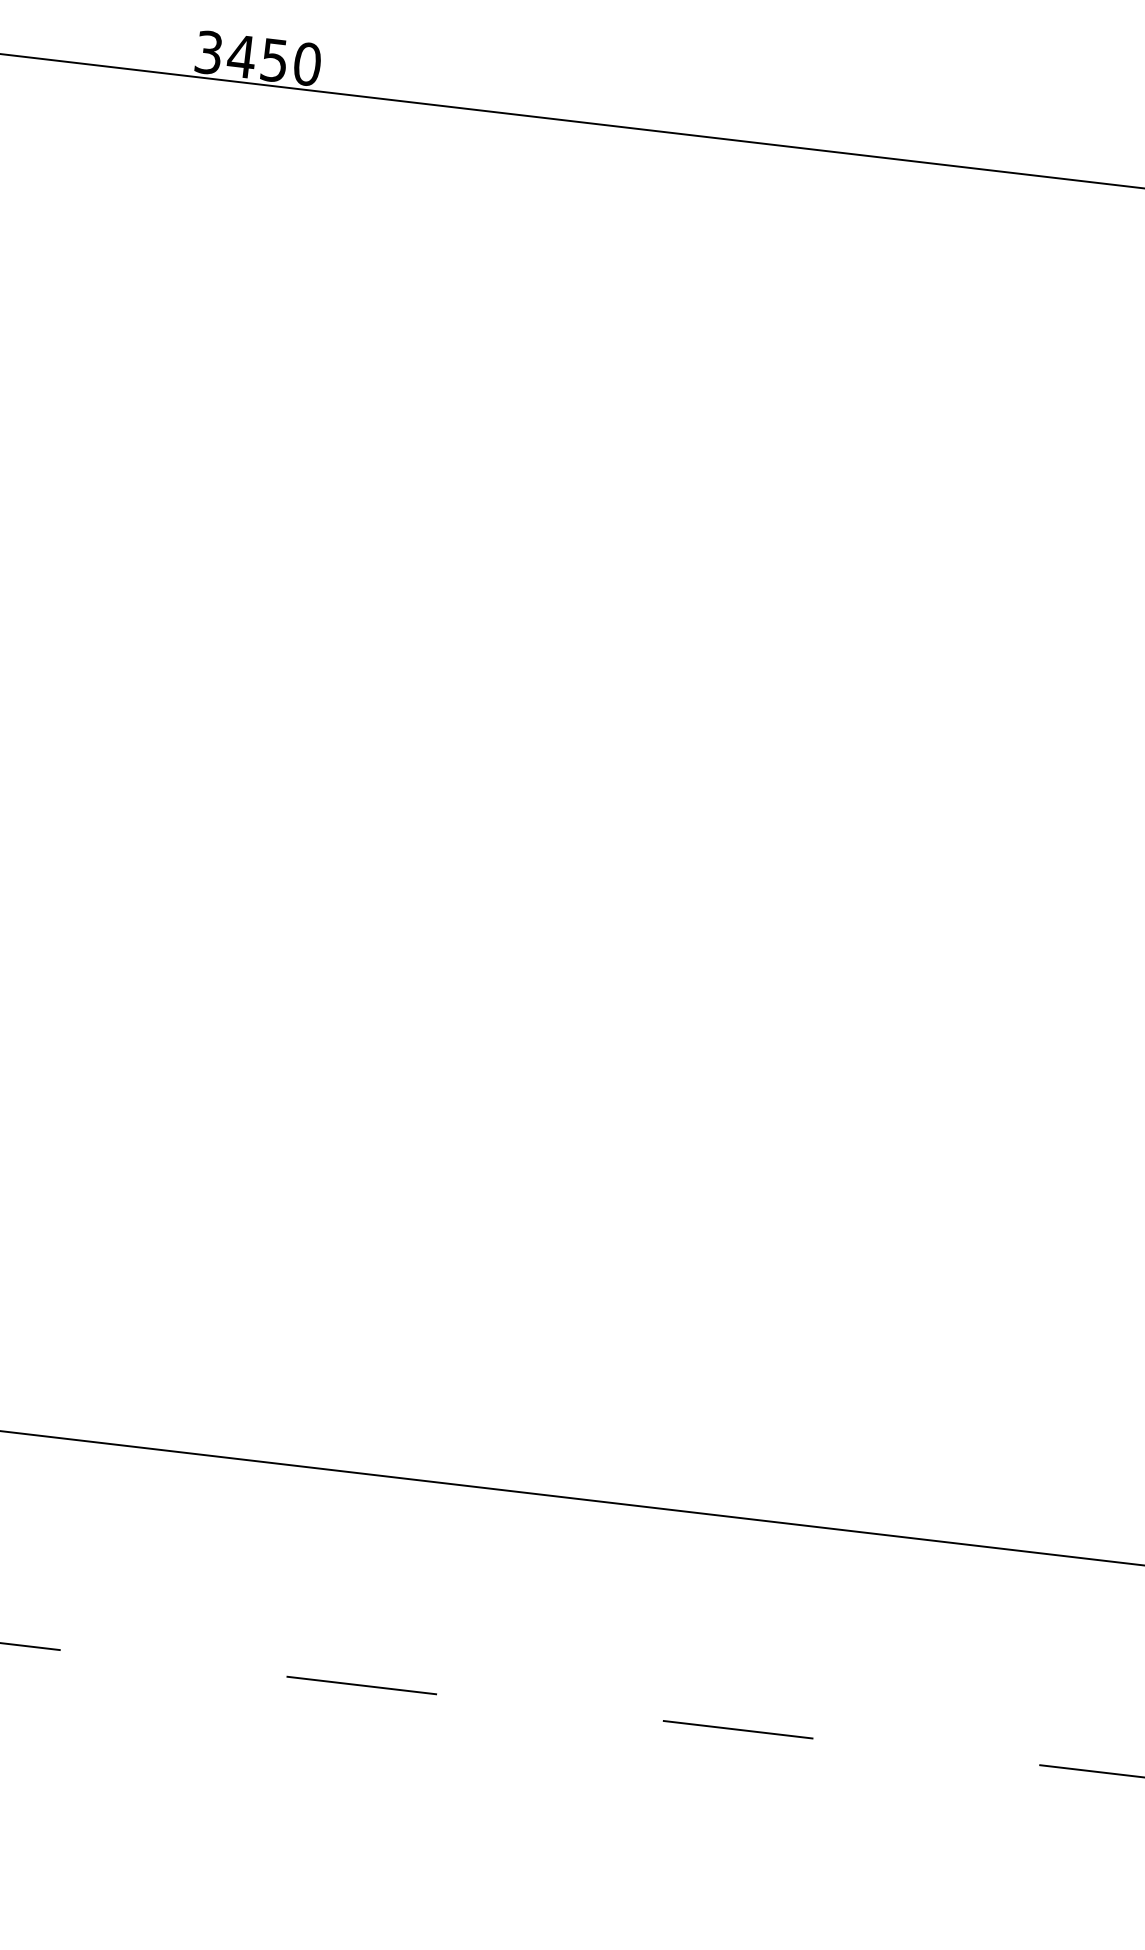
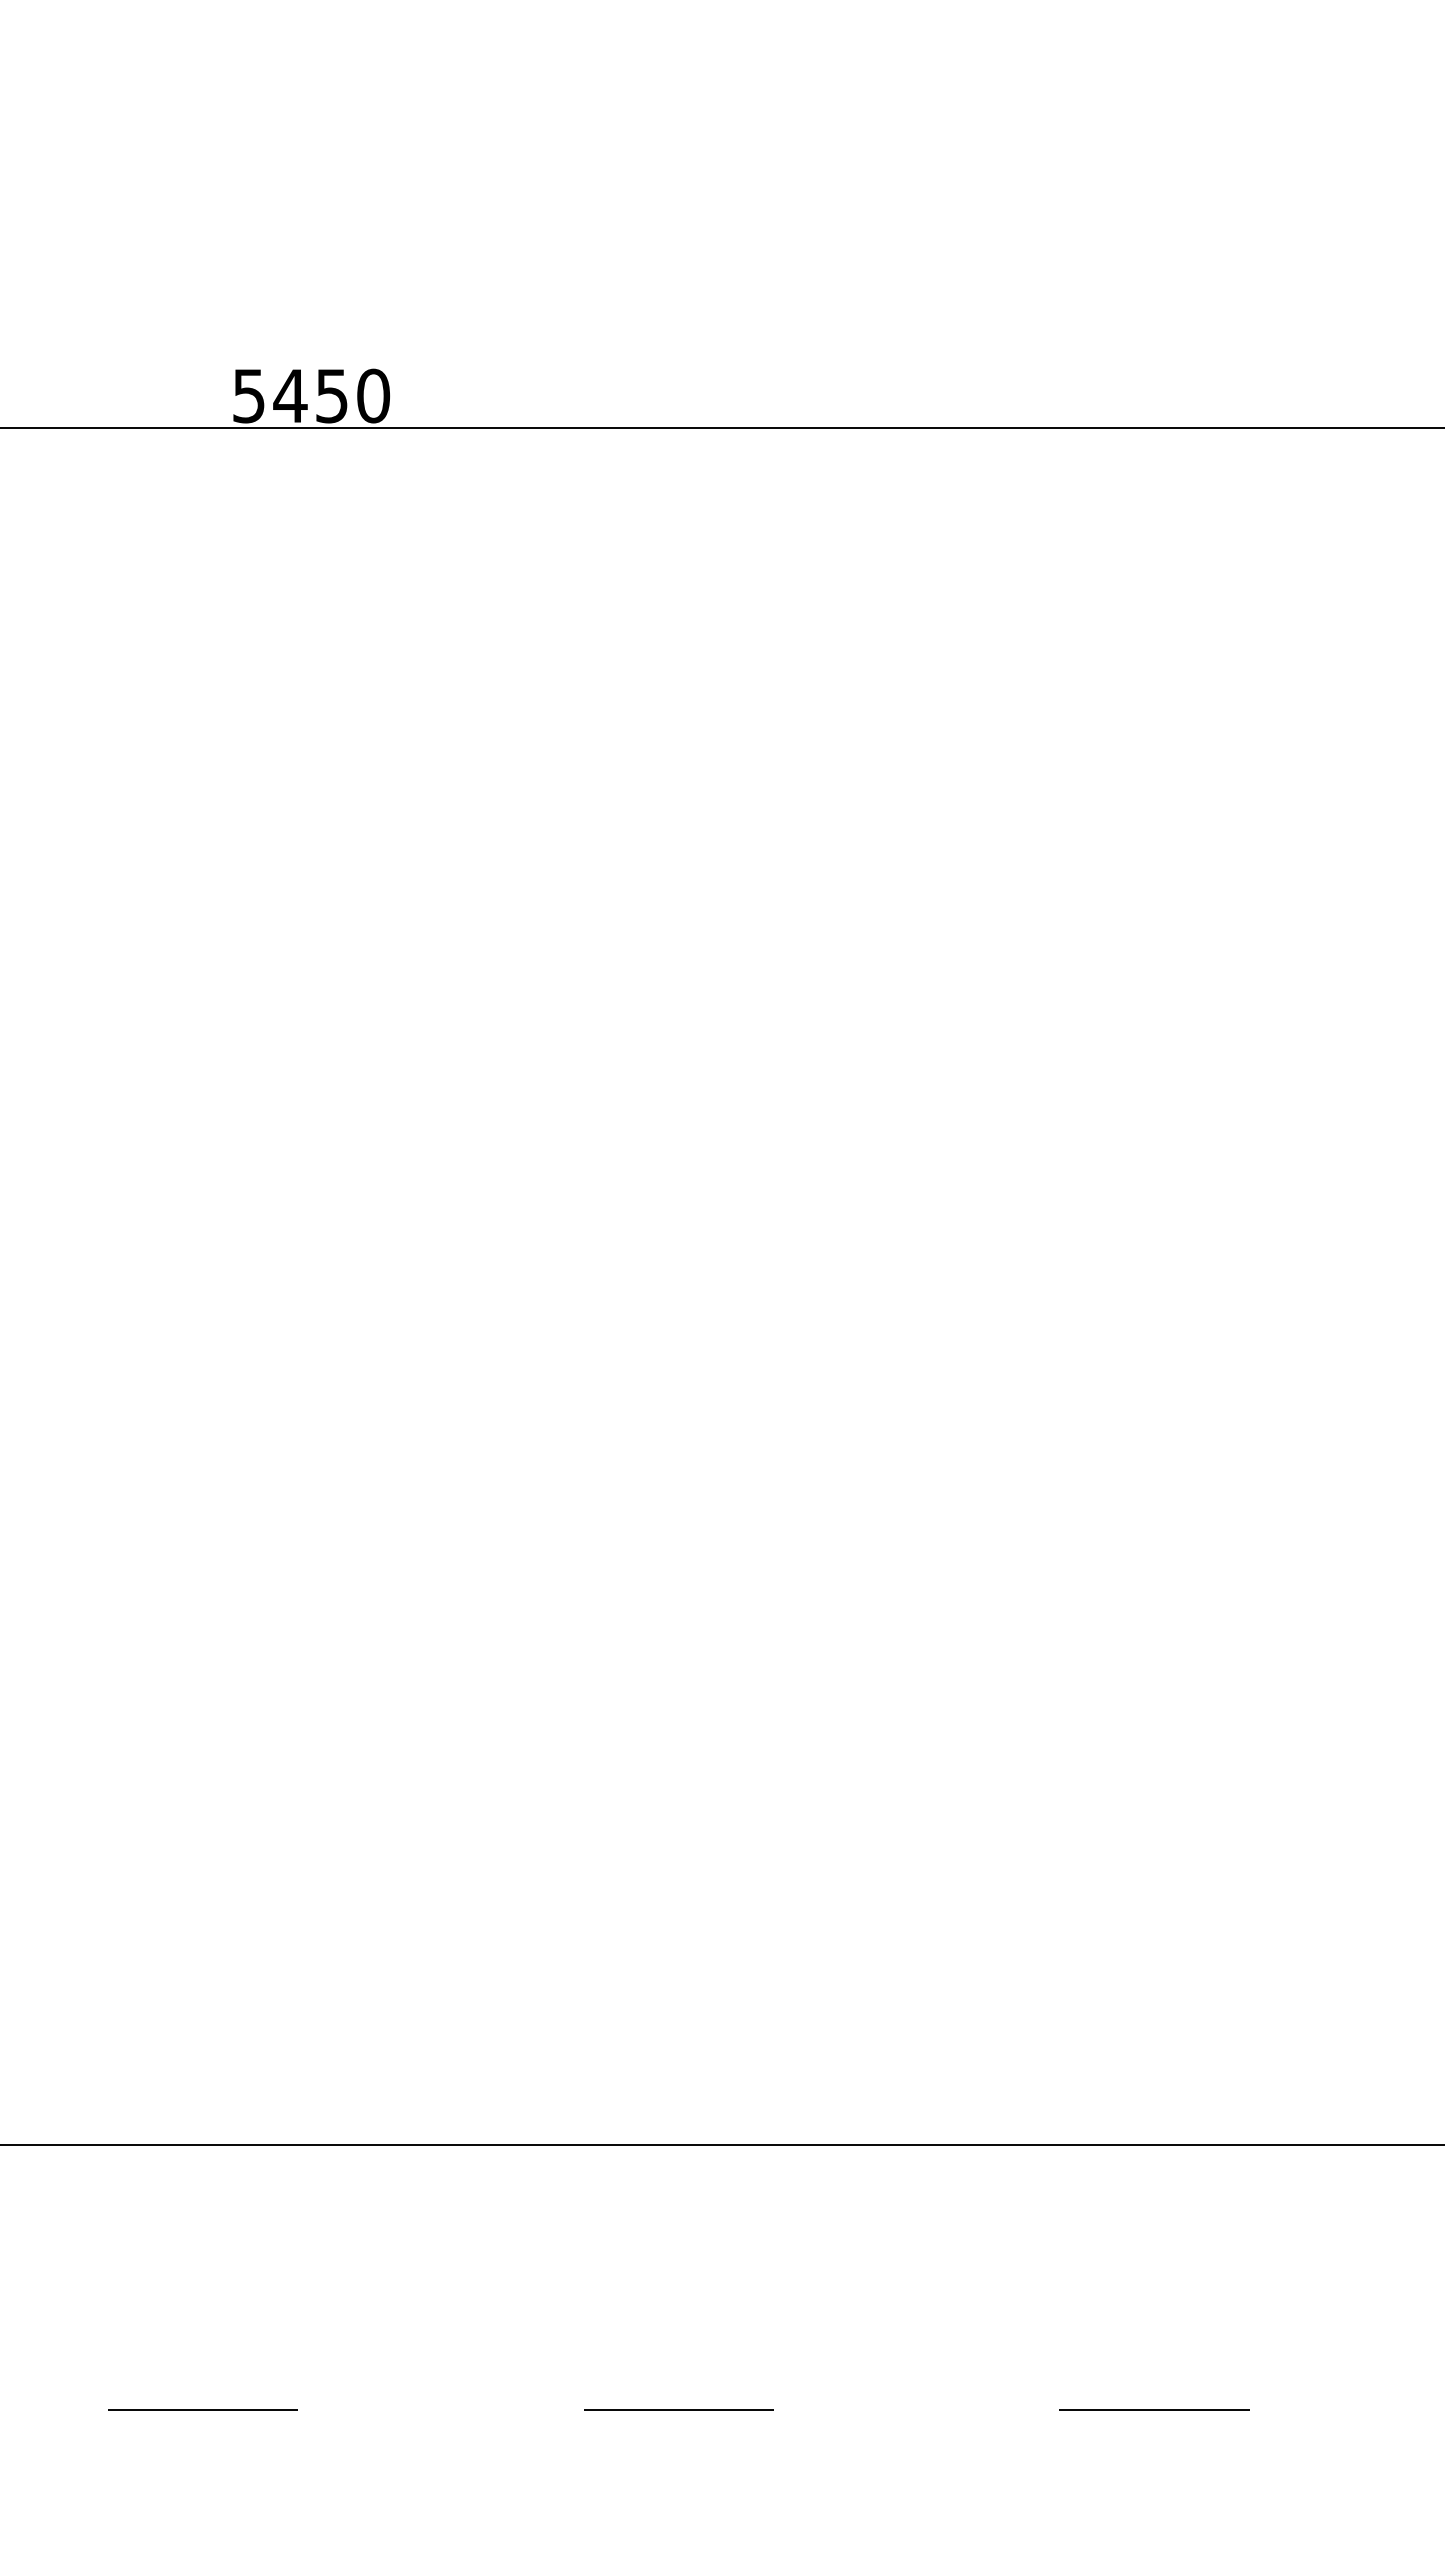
text: (208, 52) -> (248, 395), 3450 -> 5450

